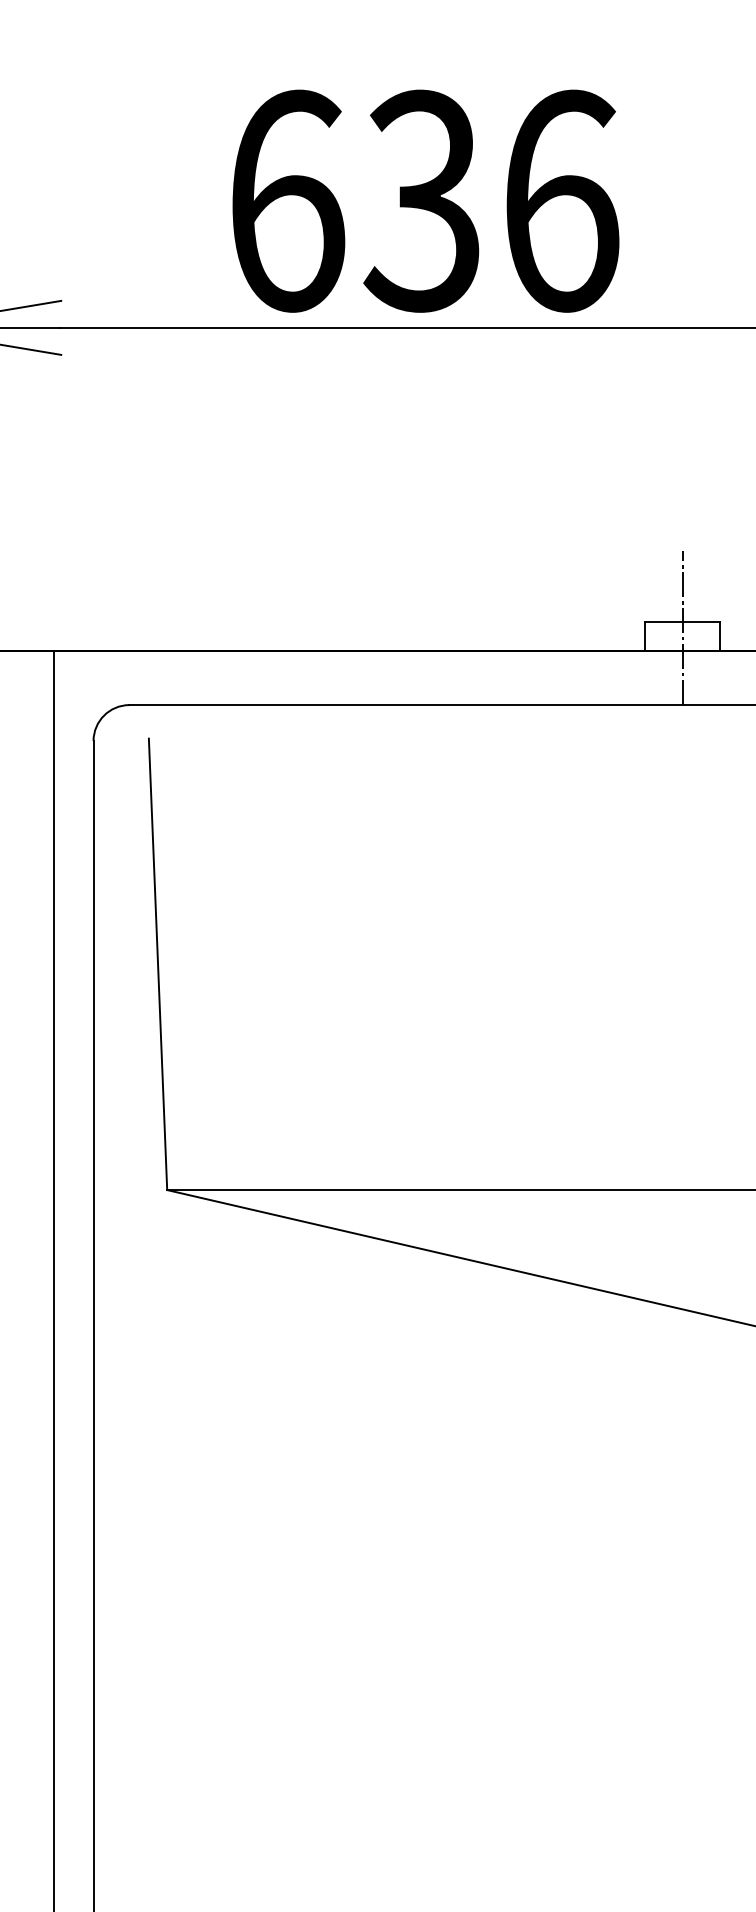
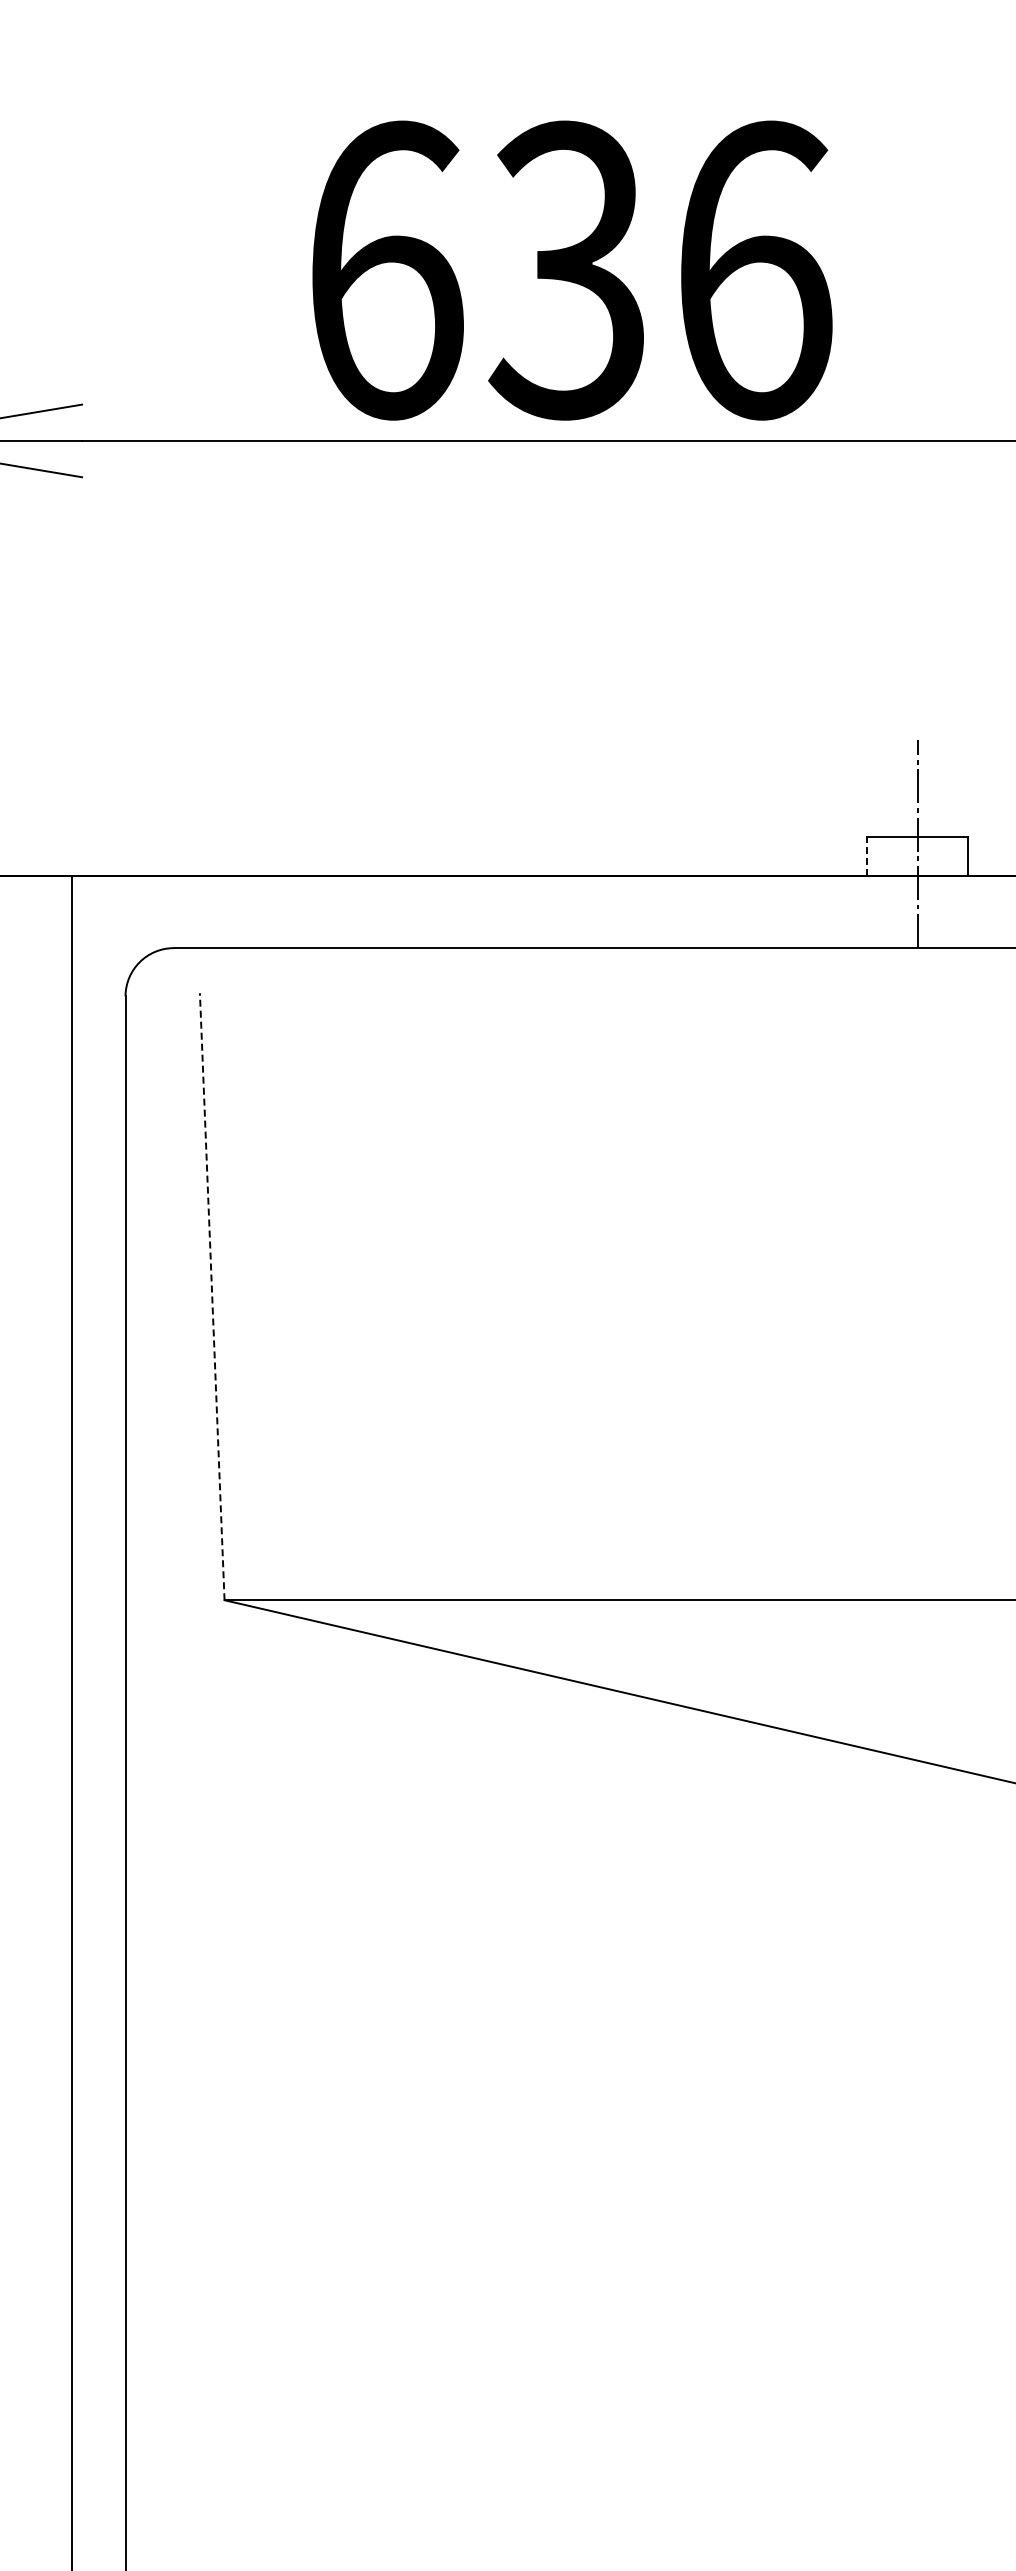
line: (645, 636) -> (867, 855), solid -> dashed
line: (158, 964) -> (212, 1296), solid -> dashed

